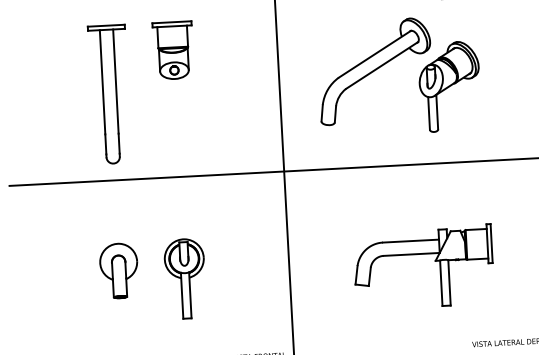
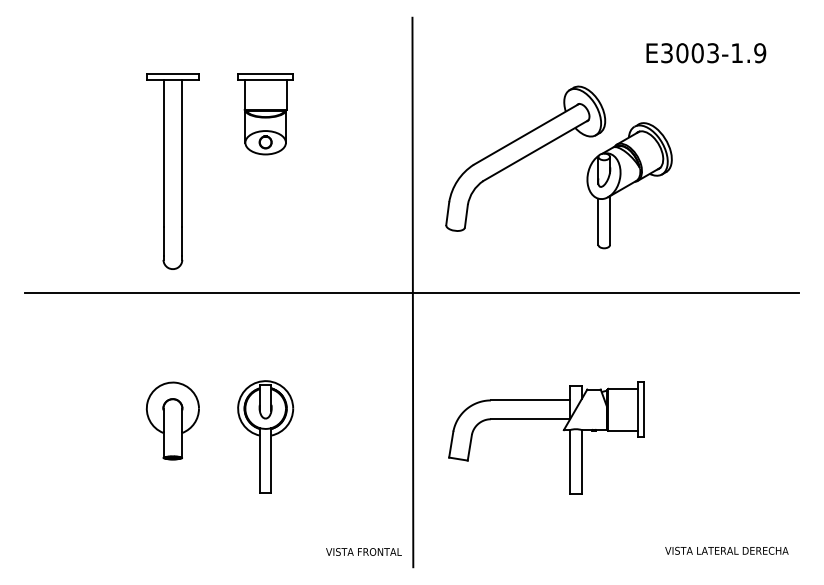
part: (388, 62) -> (545, 146), moved
part: (434, 261) -> (562, 430), moved

